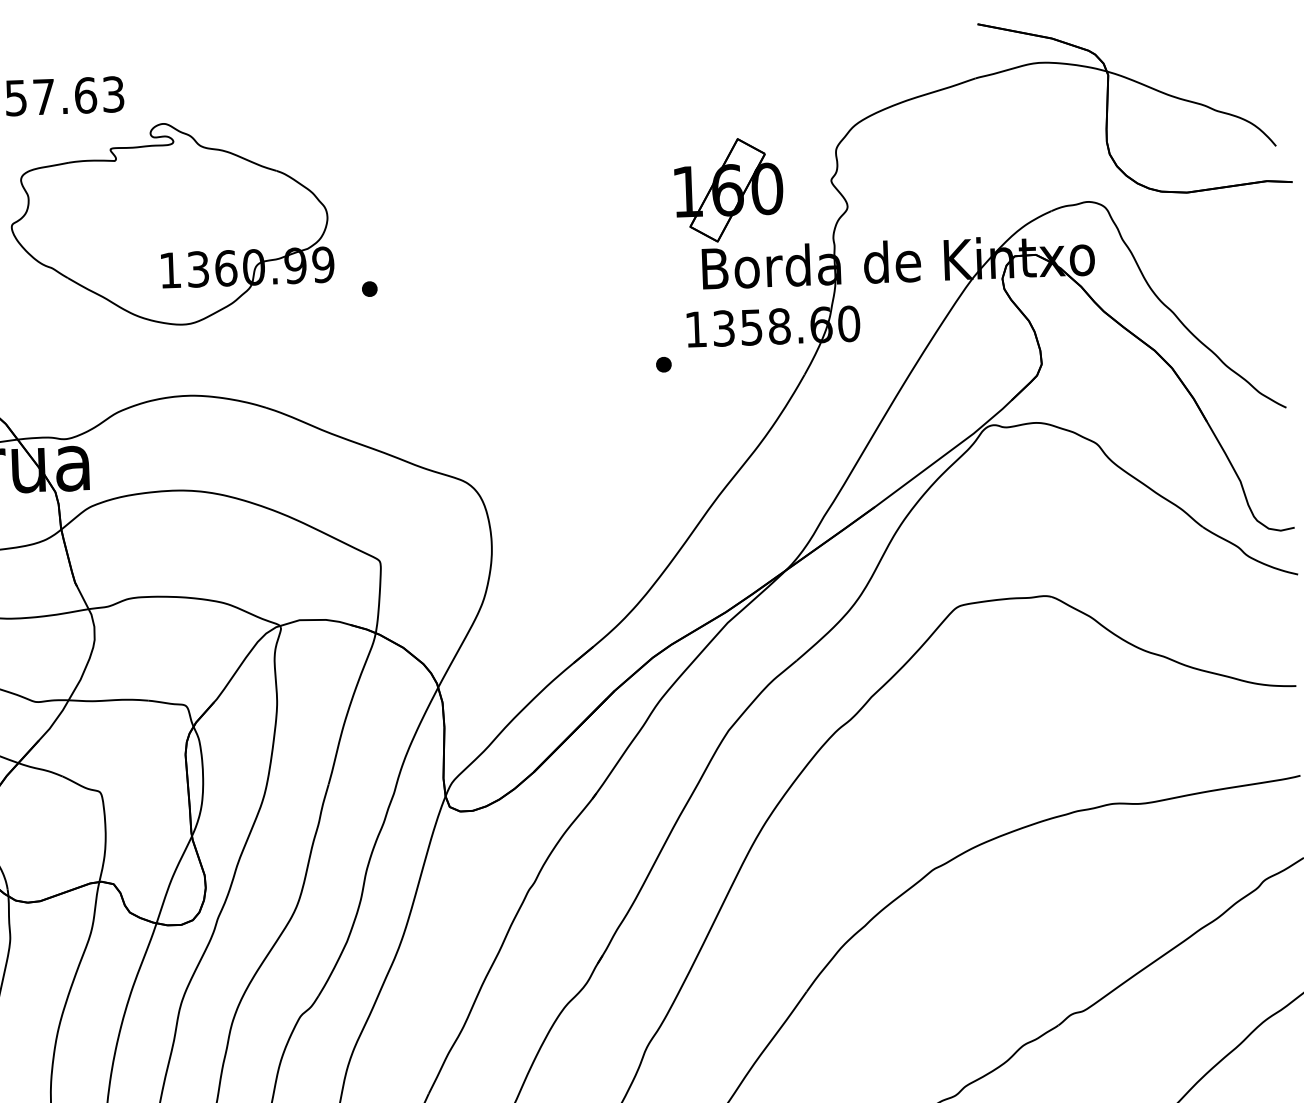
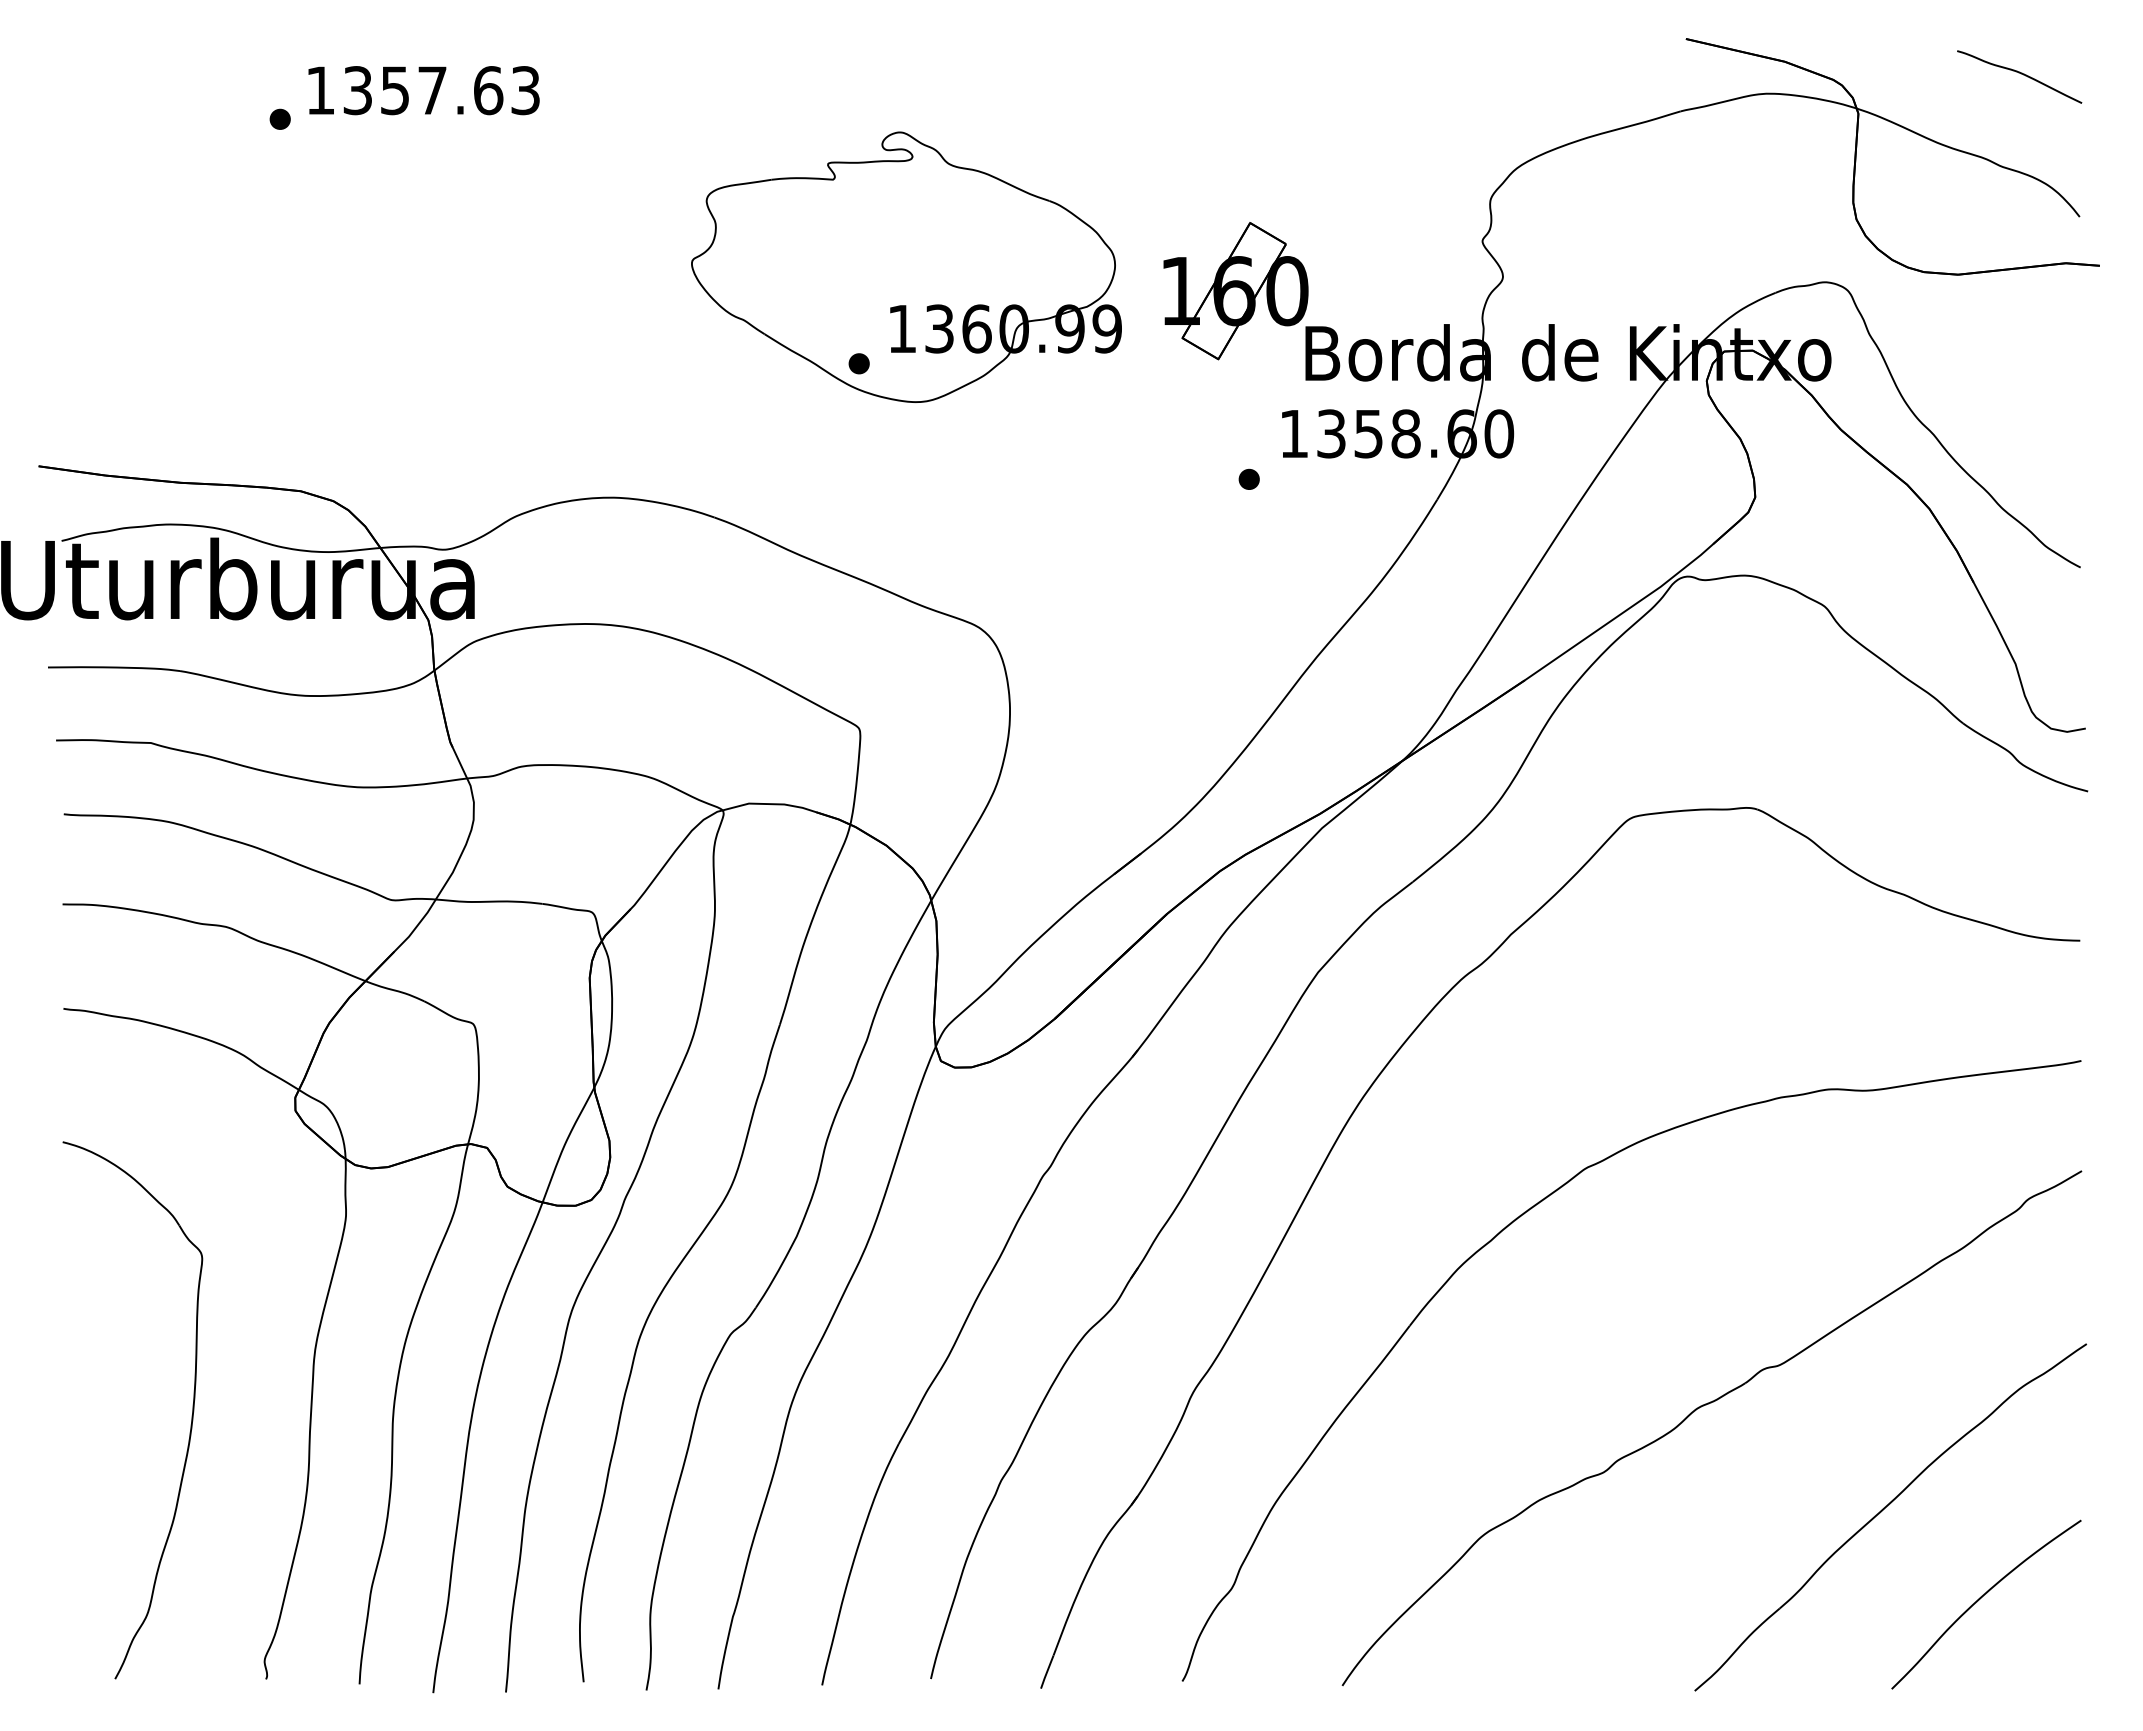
curve: (1228, 41) -> (2021, 74), added
part: (728, 190) -> (1235, 291), moved
part: (171, 223) -> (906, 266), moved

